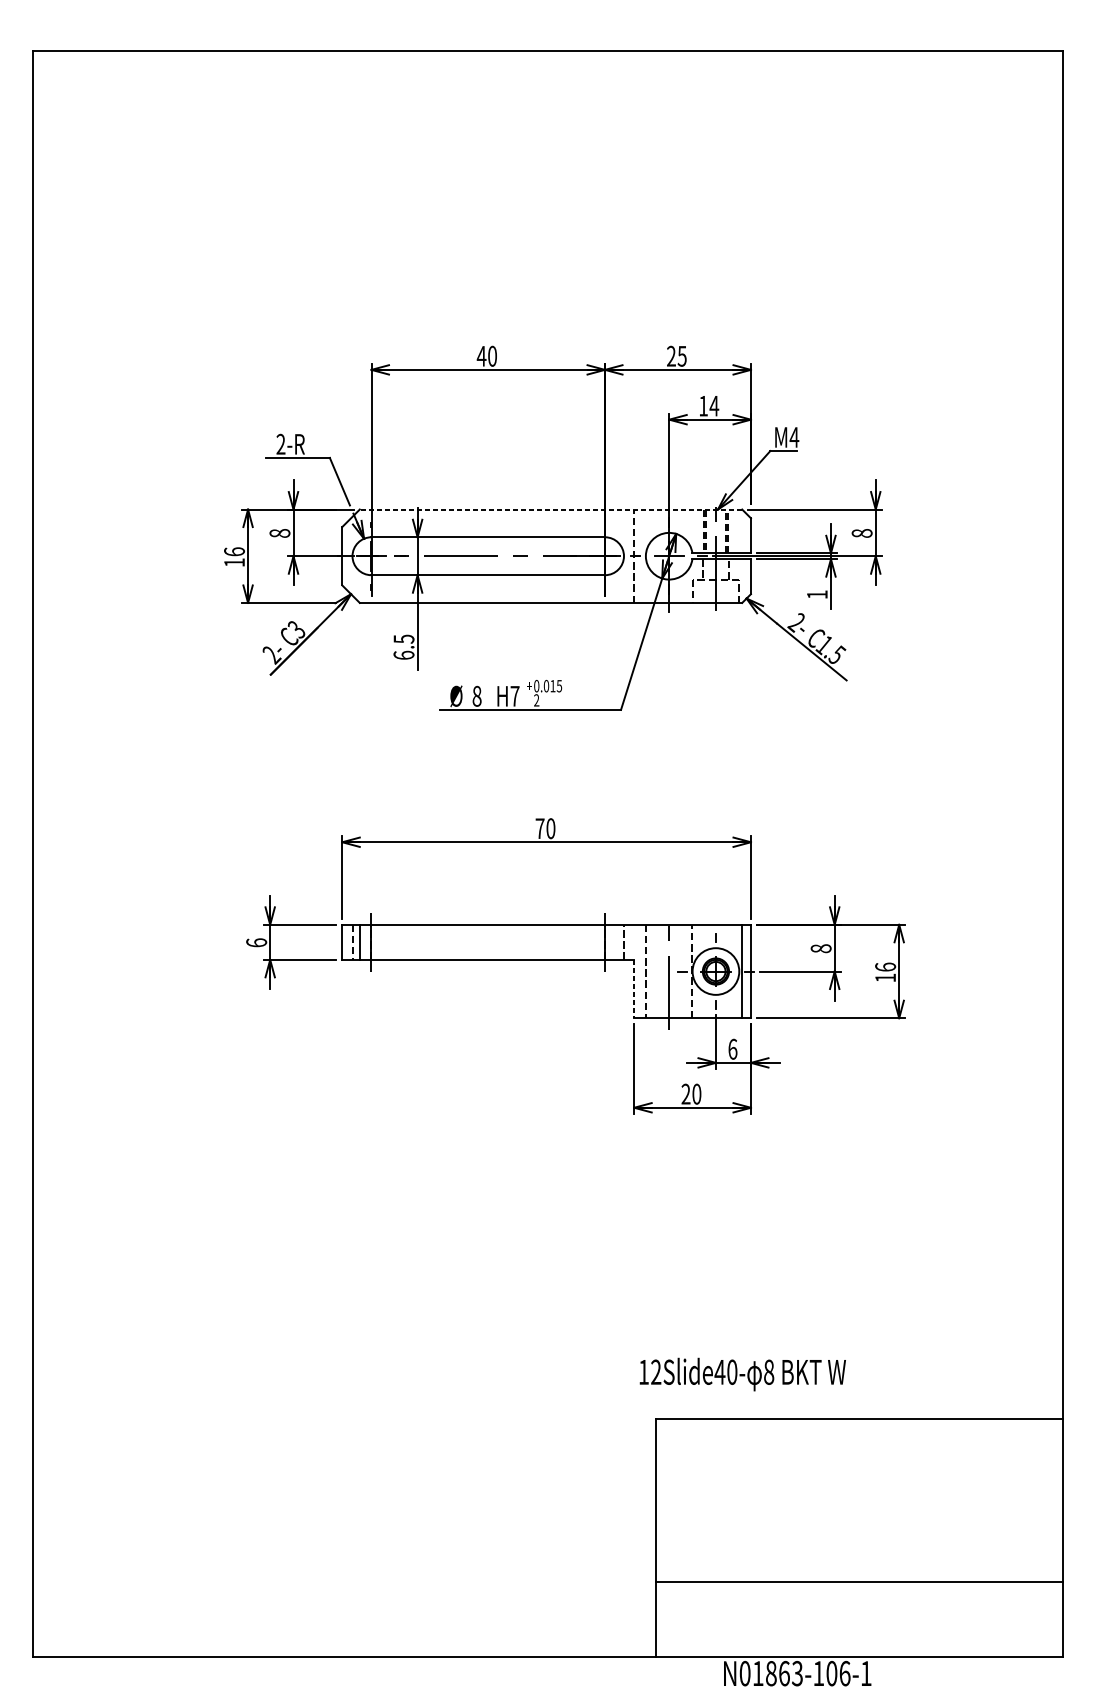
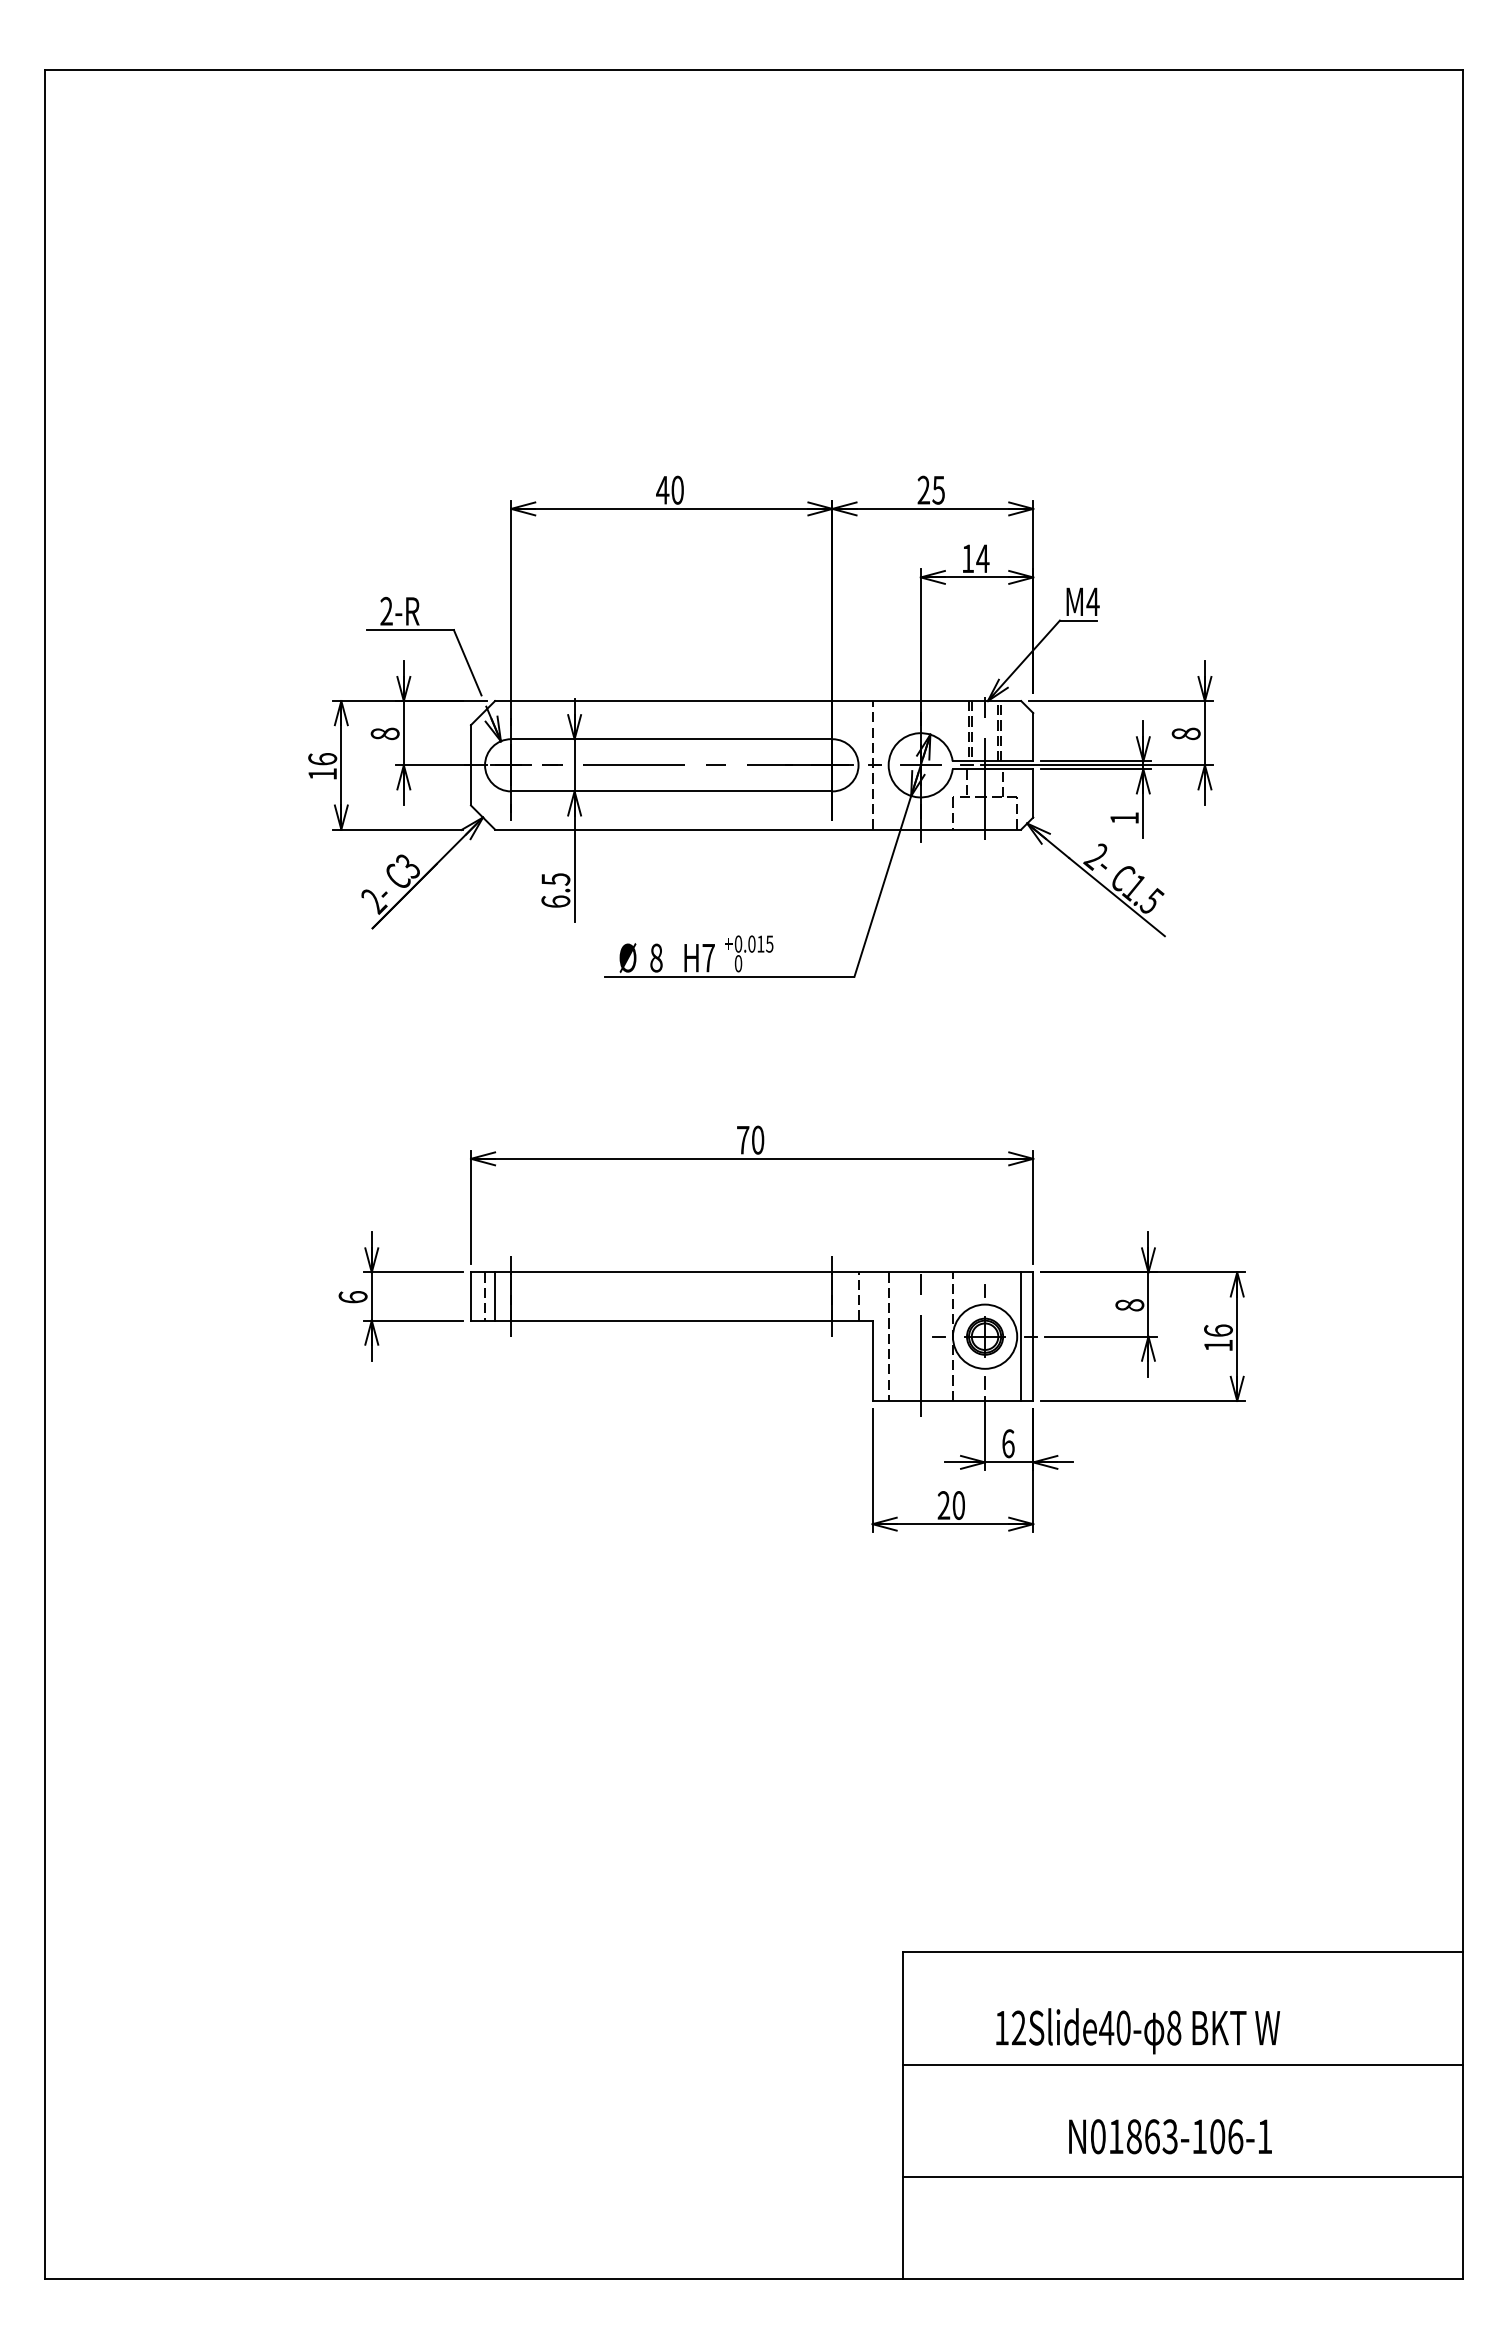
line: (550, 509) -> (757, 701), dashed -> solid
text: (536, 700) -> (738, 963), 2 -> 0
line: (634, 989) -> (872, 1361), dashed -> solid
text: (743, 1374) -> (1138, 2031), moved
line: (859, 1500) -> (1182, 2064), added
text: (797, 1673) -> (1170, 2136), moved

